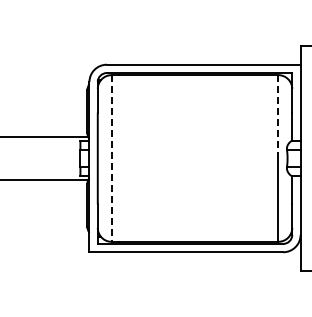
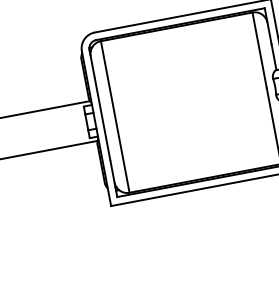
line: (278, 116) -> (259, 50), dashed -> solid
line: (111, 158) -> (115, 117), dashed -> solid

